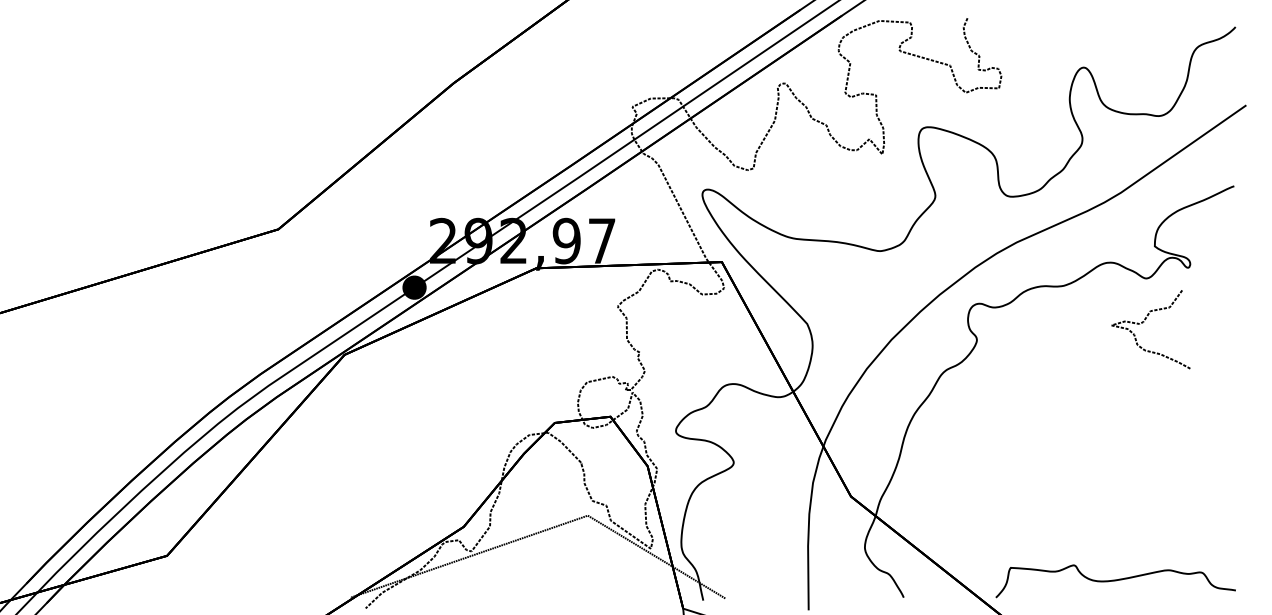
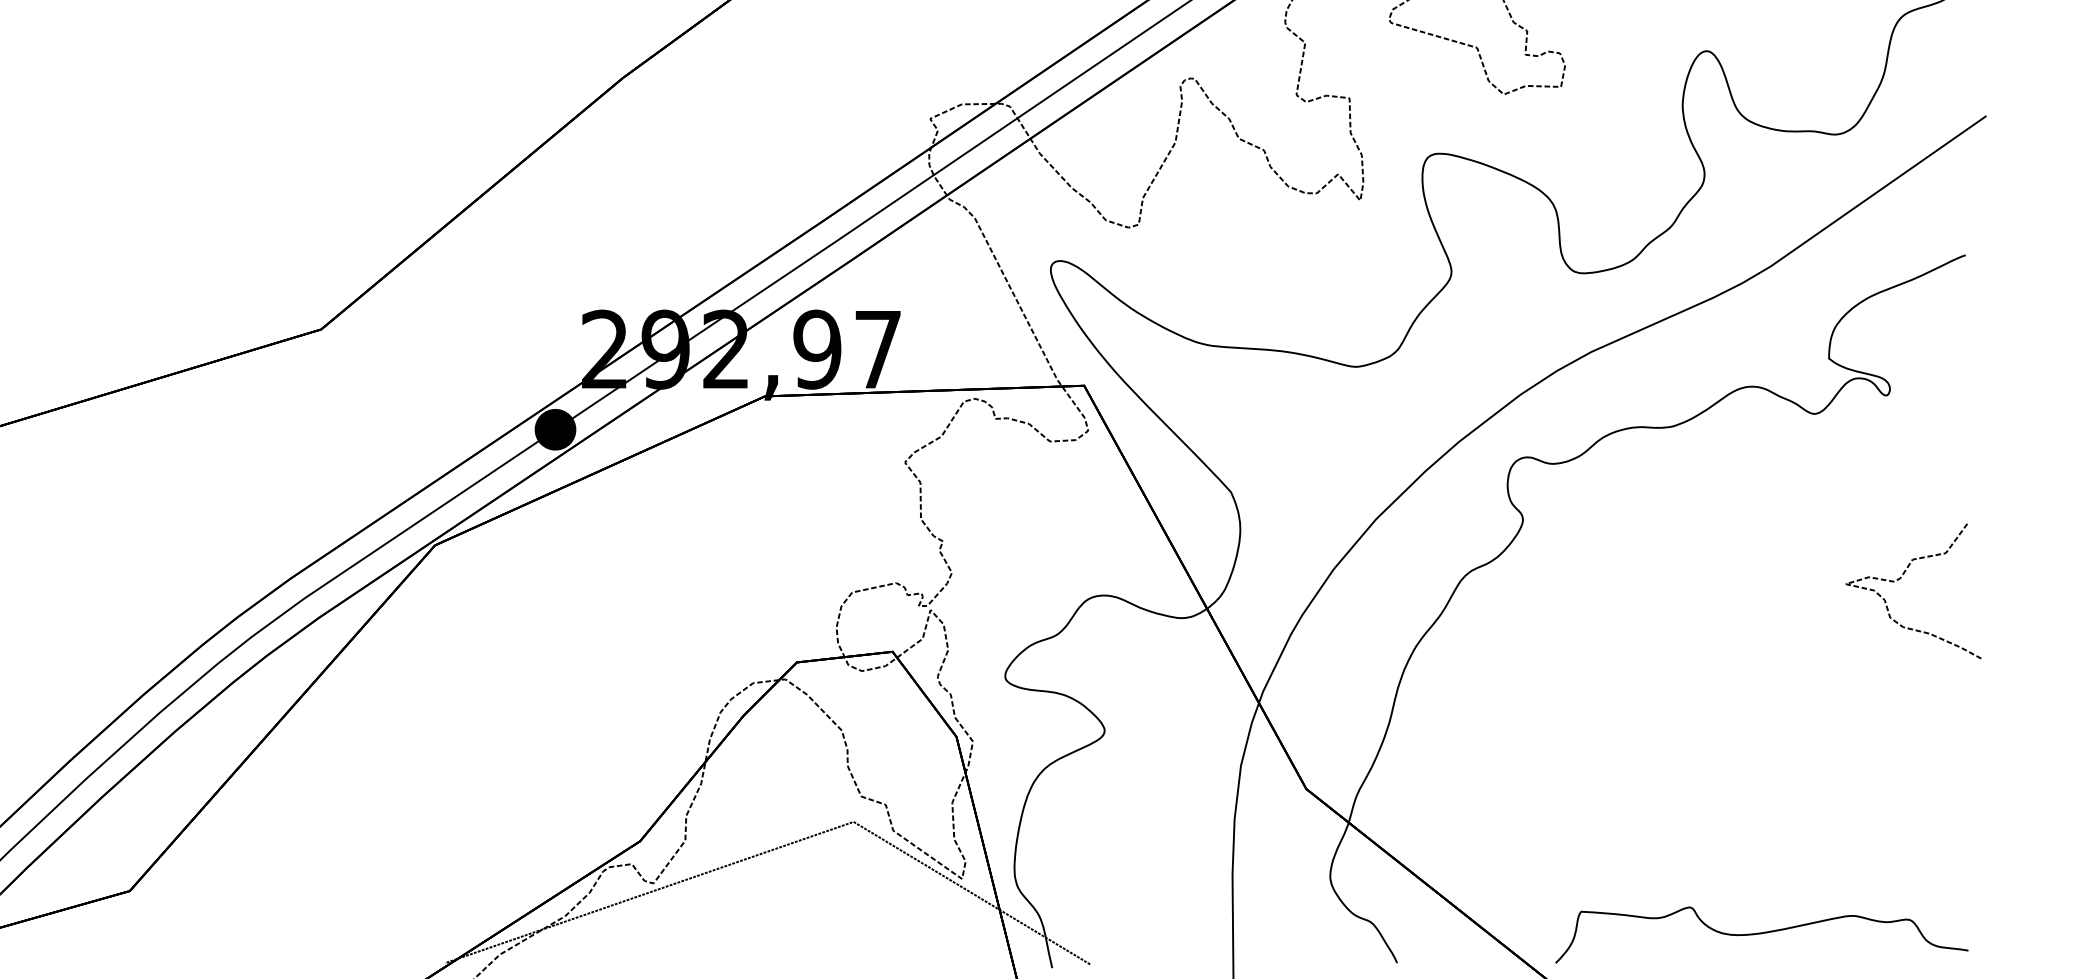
curve: (1144, 322) -> (1902, 579), moved

